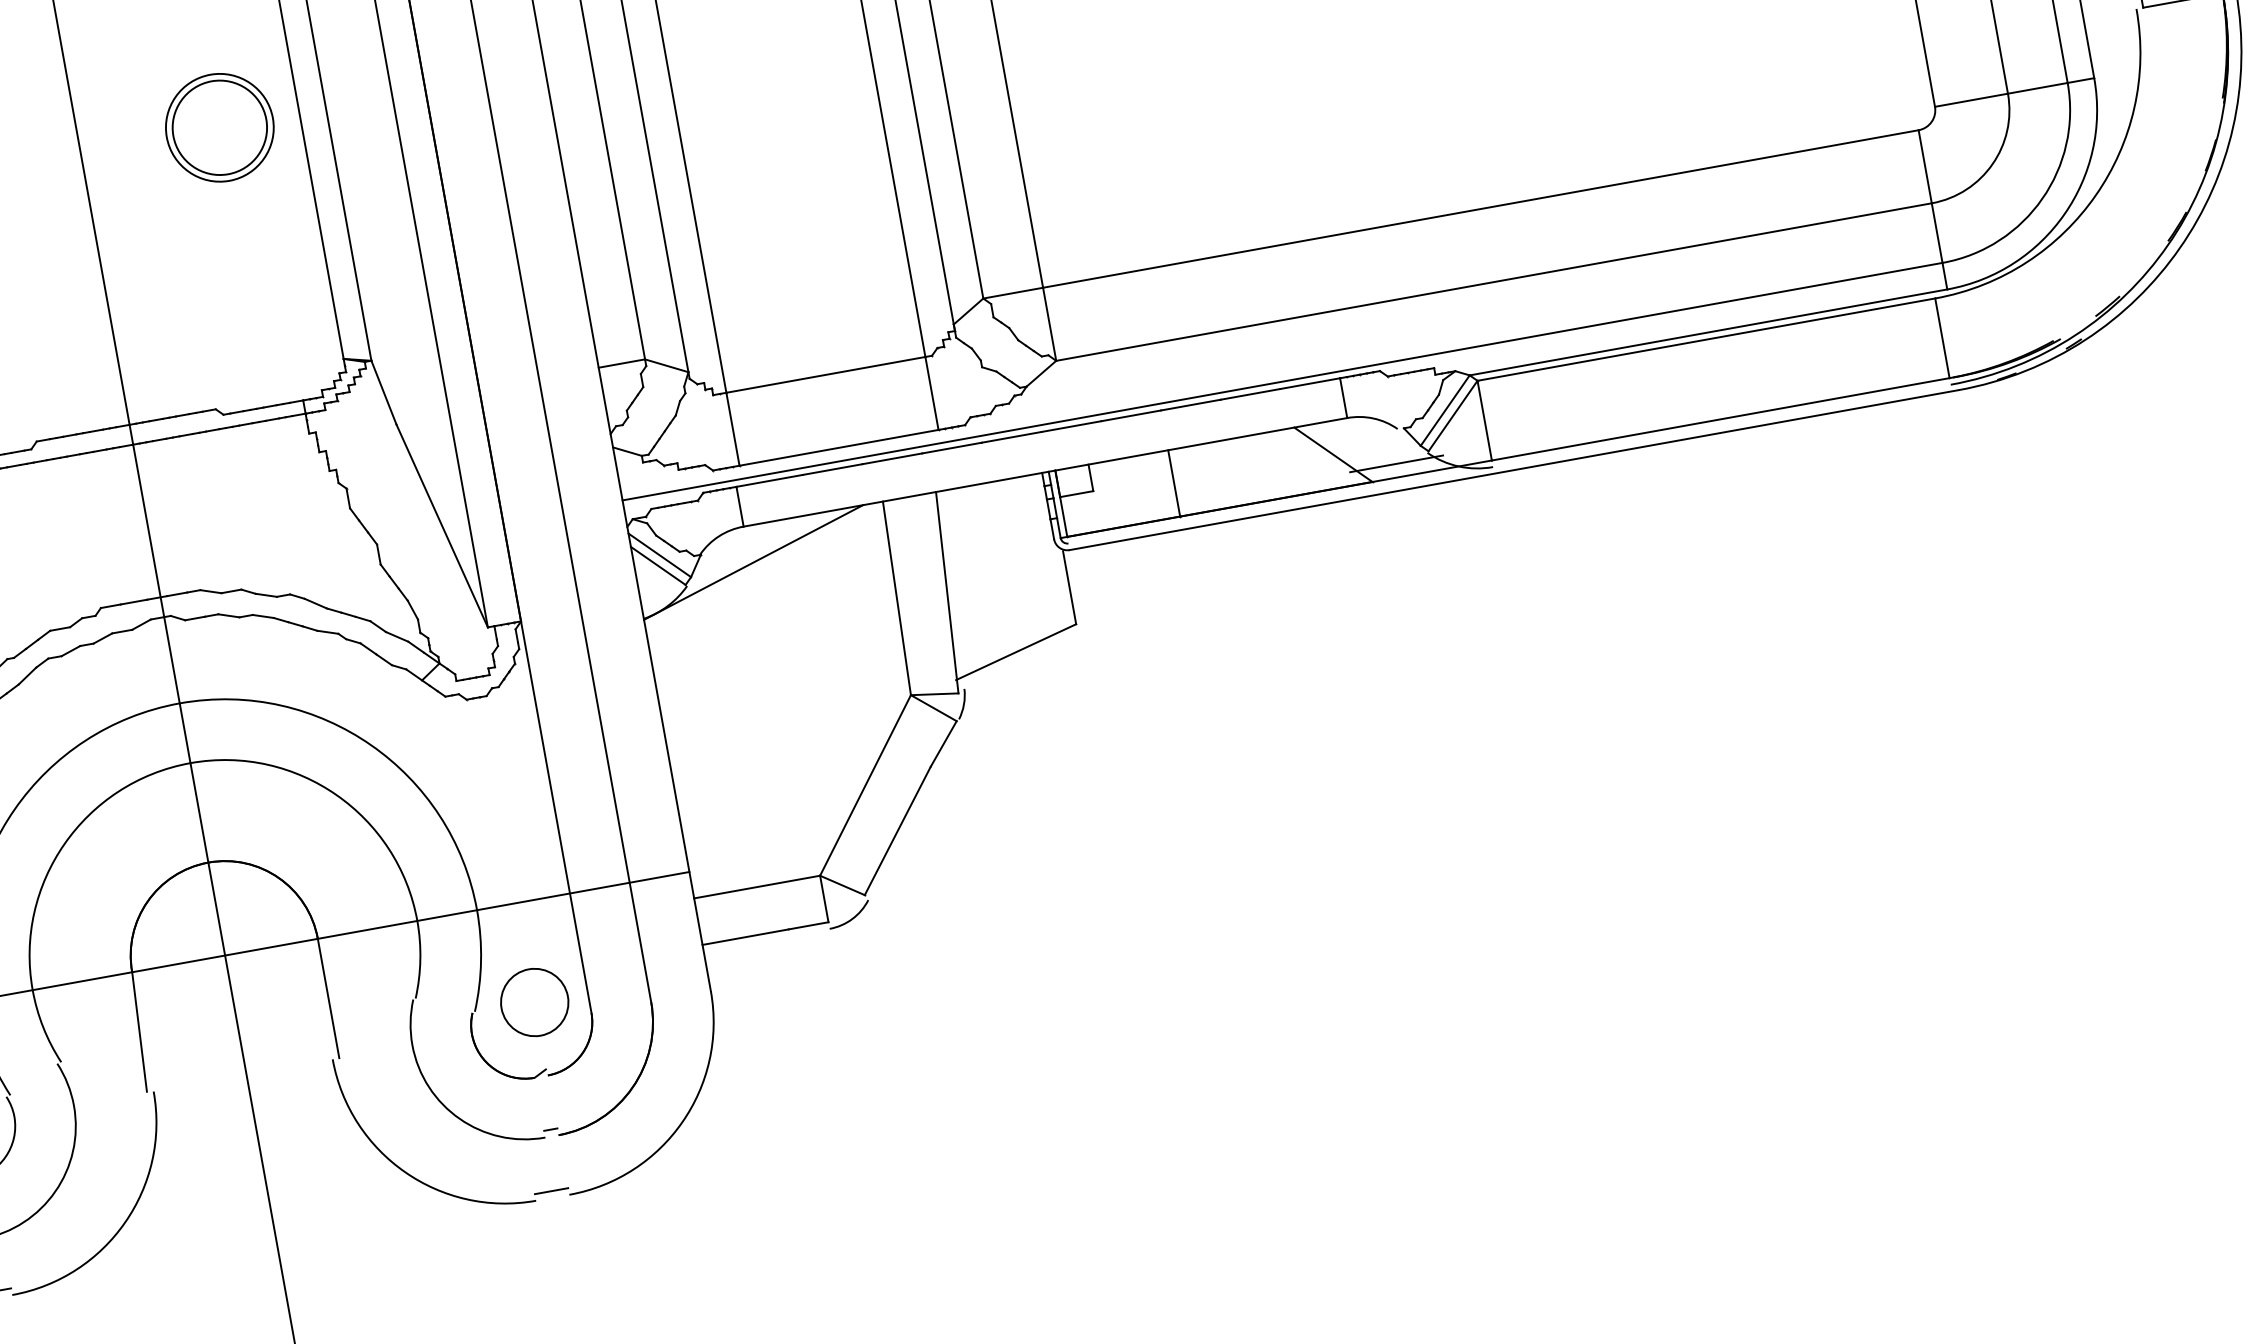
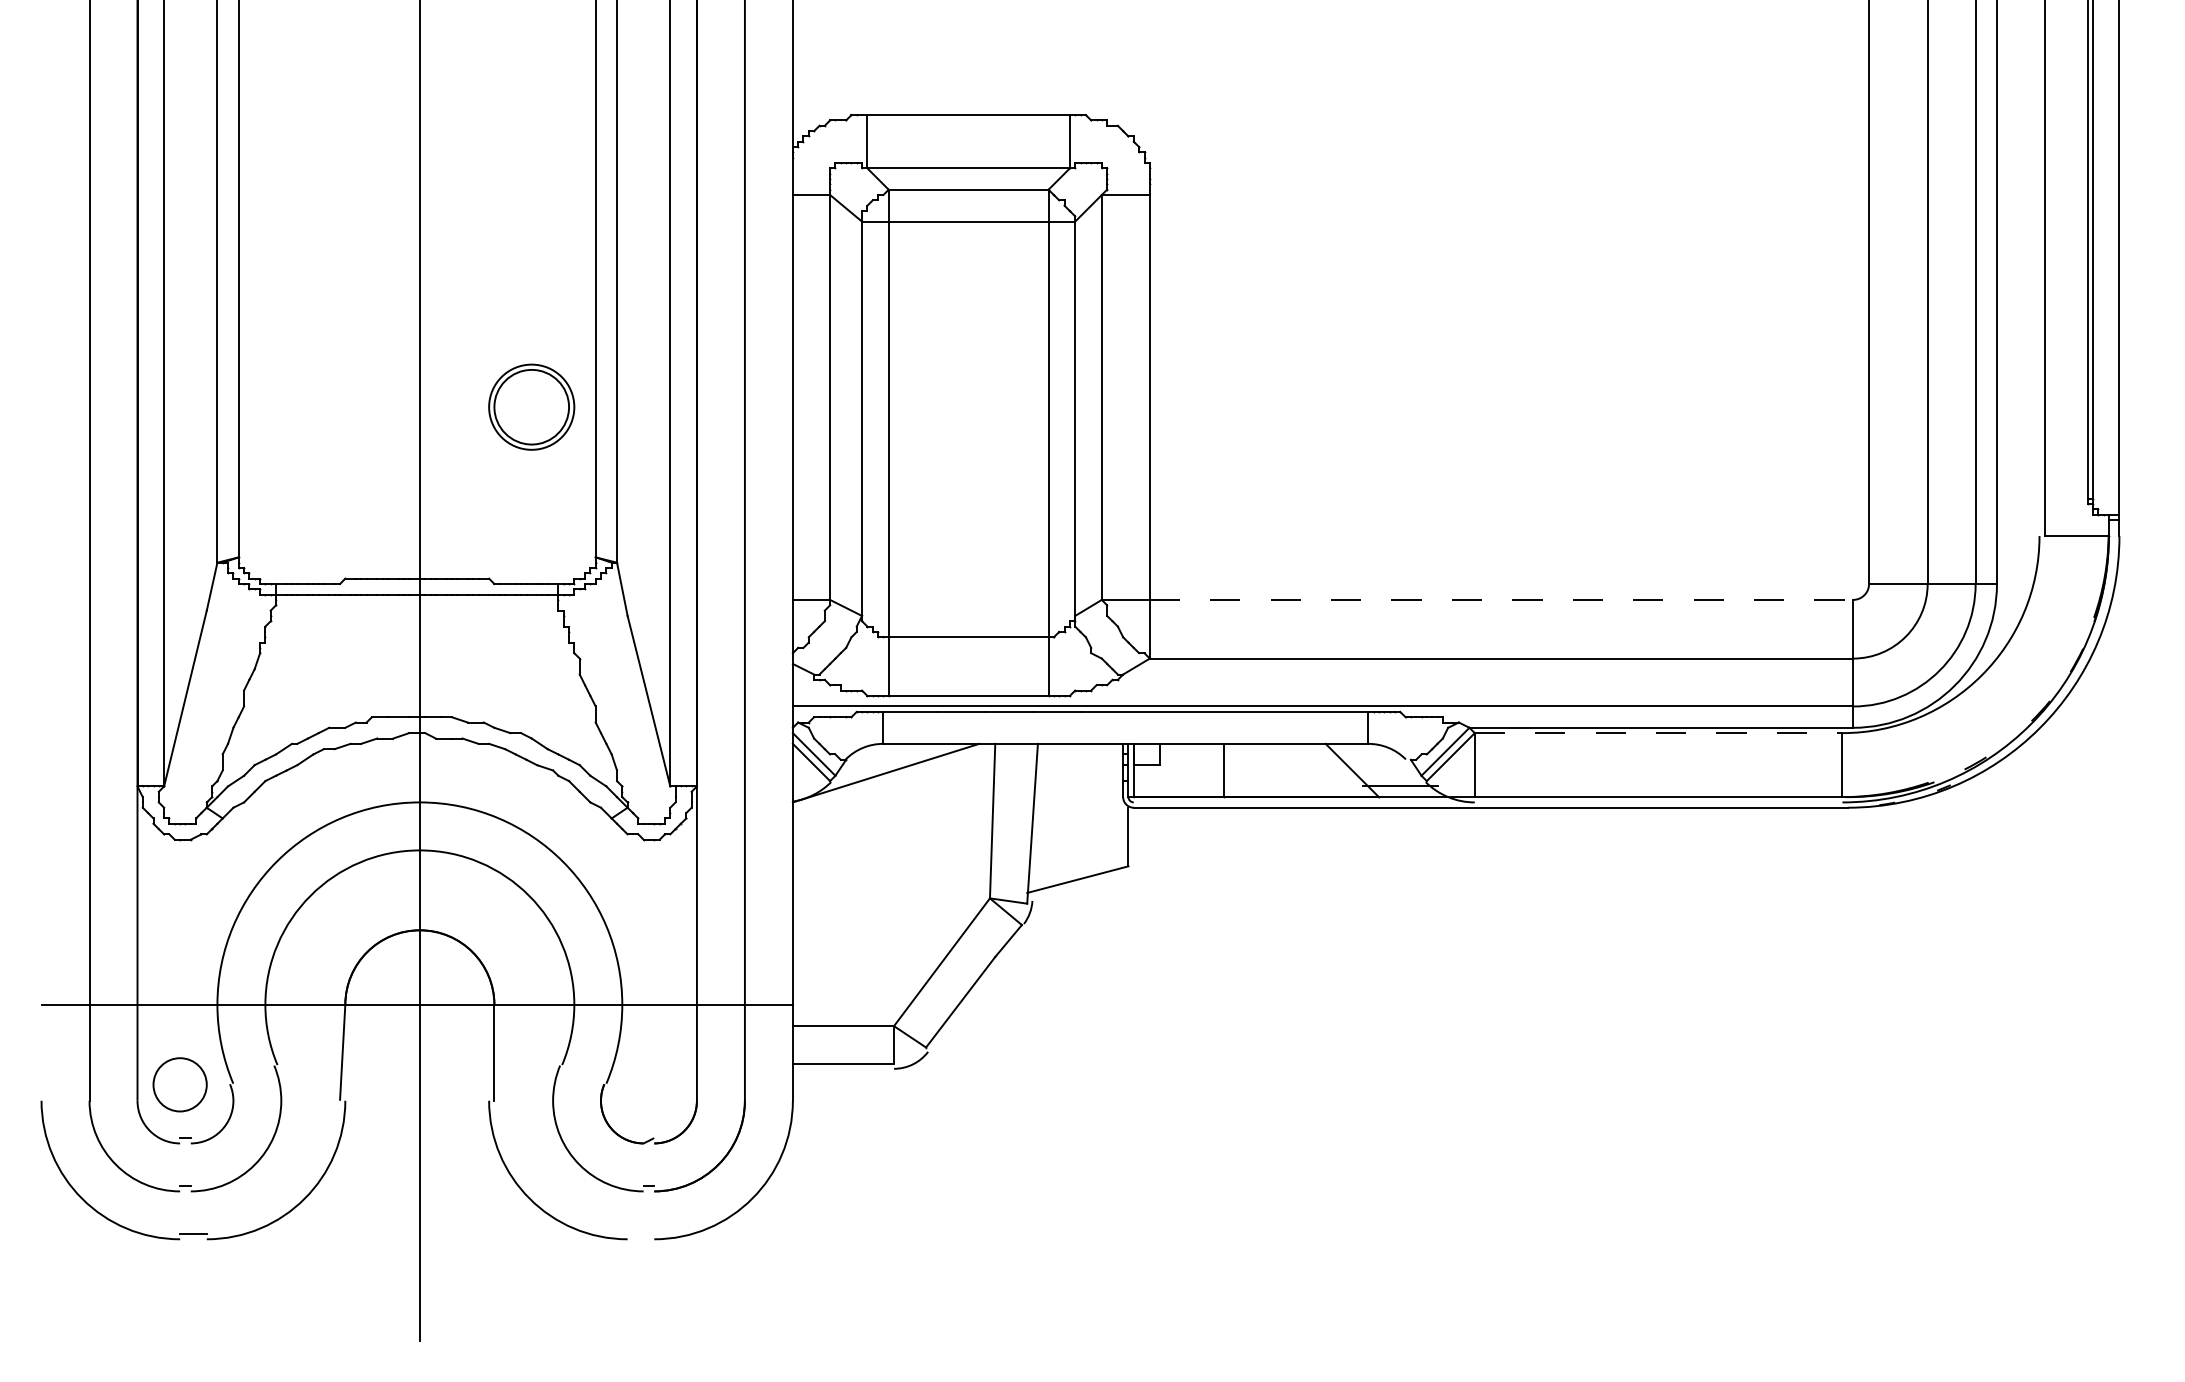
part: (219, 126) -> (531, 406), moved
line: (1480, 208) -> (1501, 599), solid -> dashed
line: (1706, 340) -> (1658, 733), solid -> dashed
part: (533, 1002) -> (653, 1084), removed
line: (550, 1190) -> (640, 1233), removed

